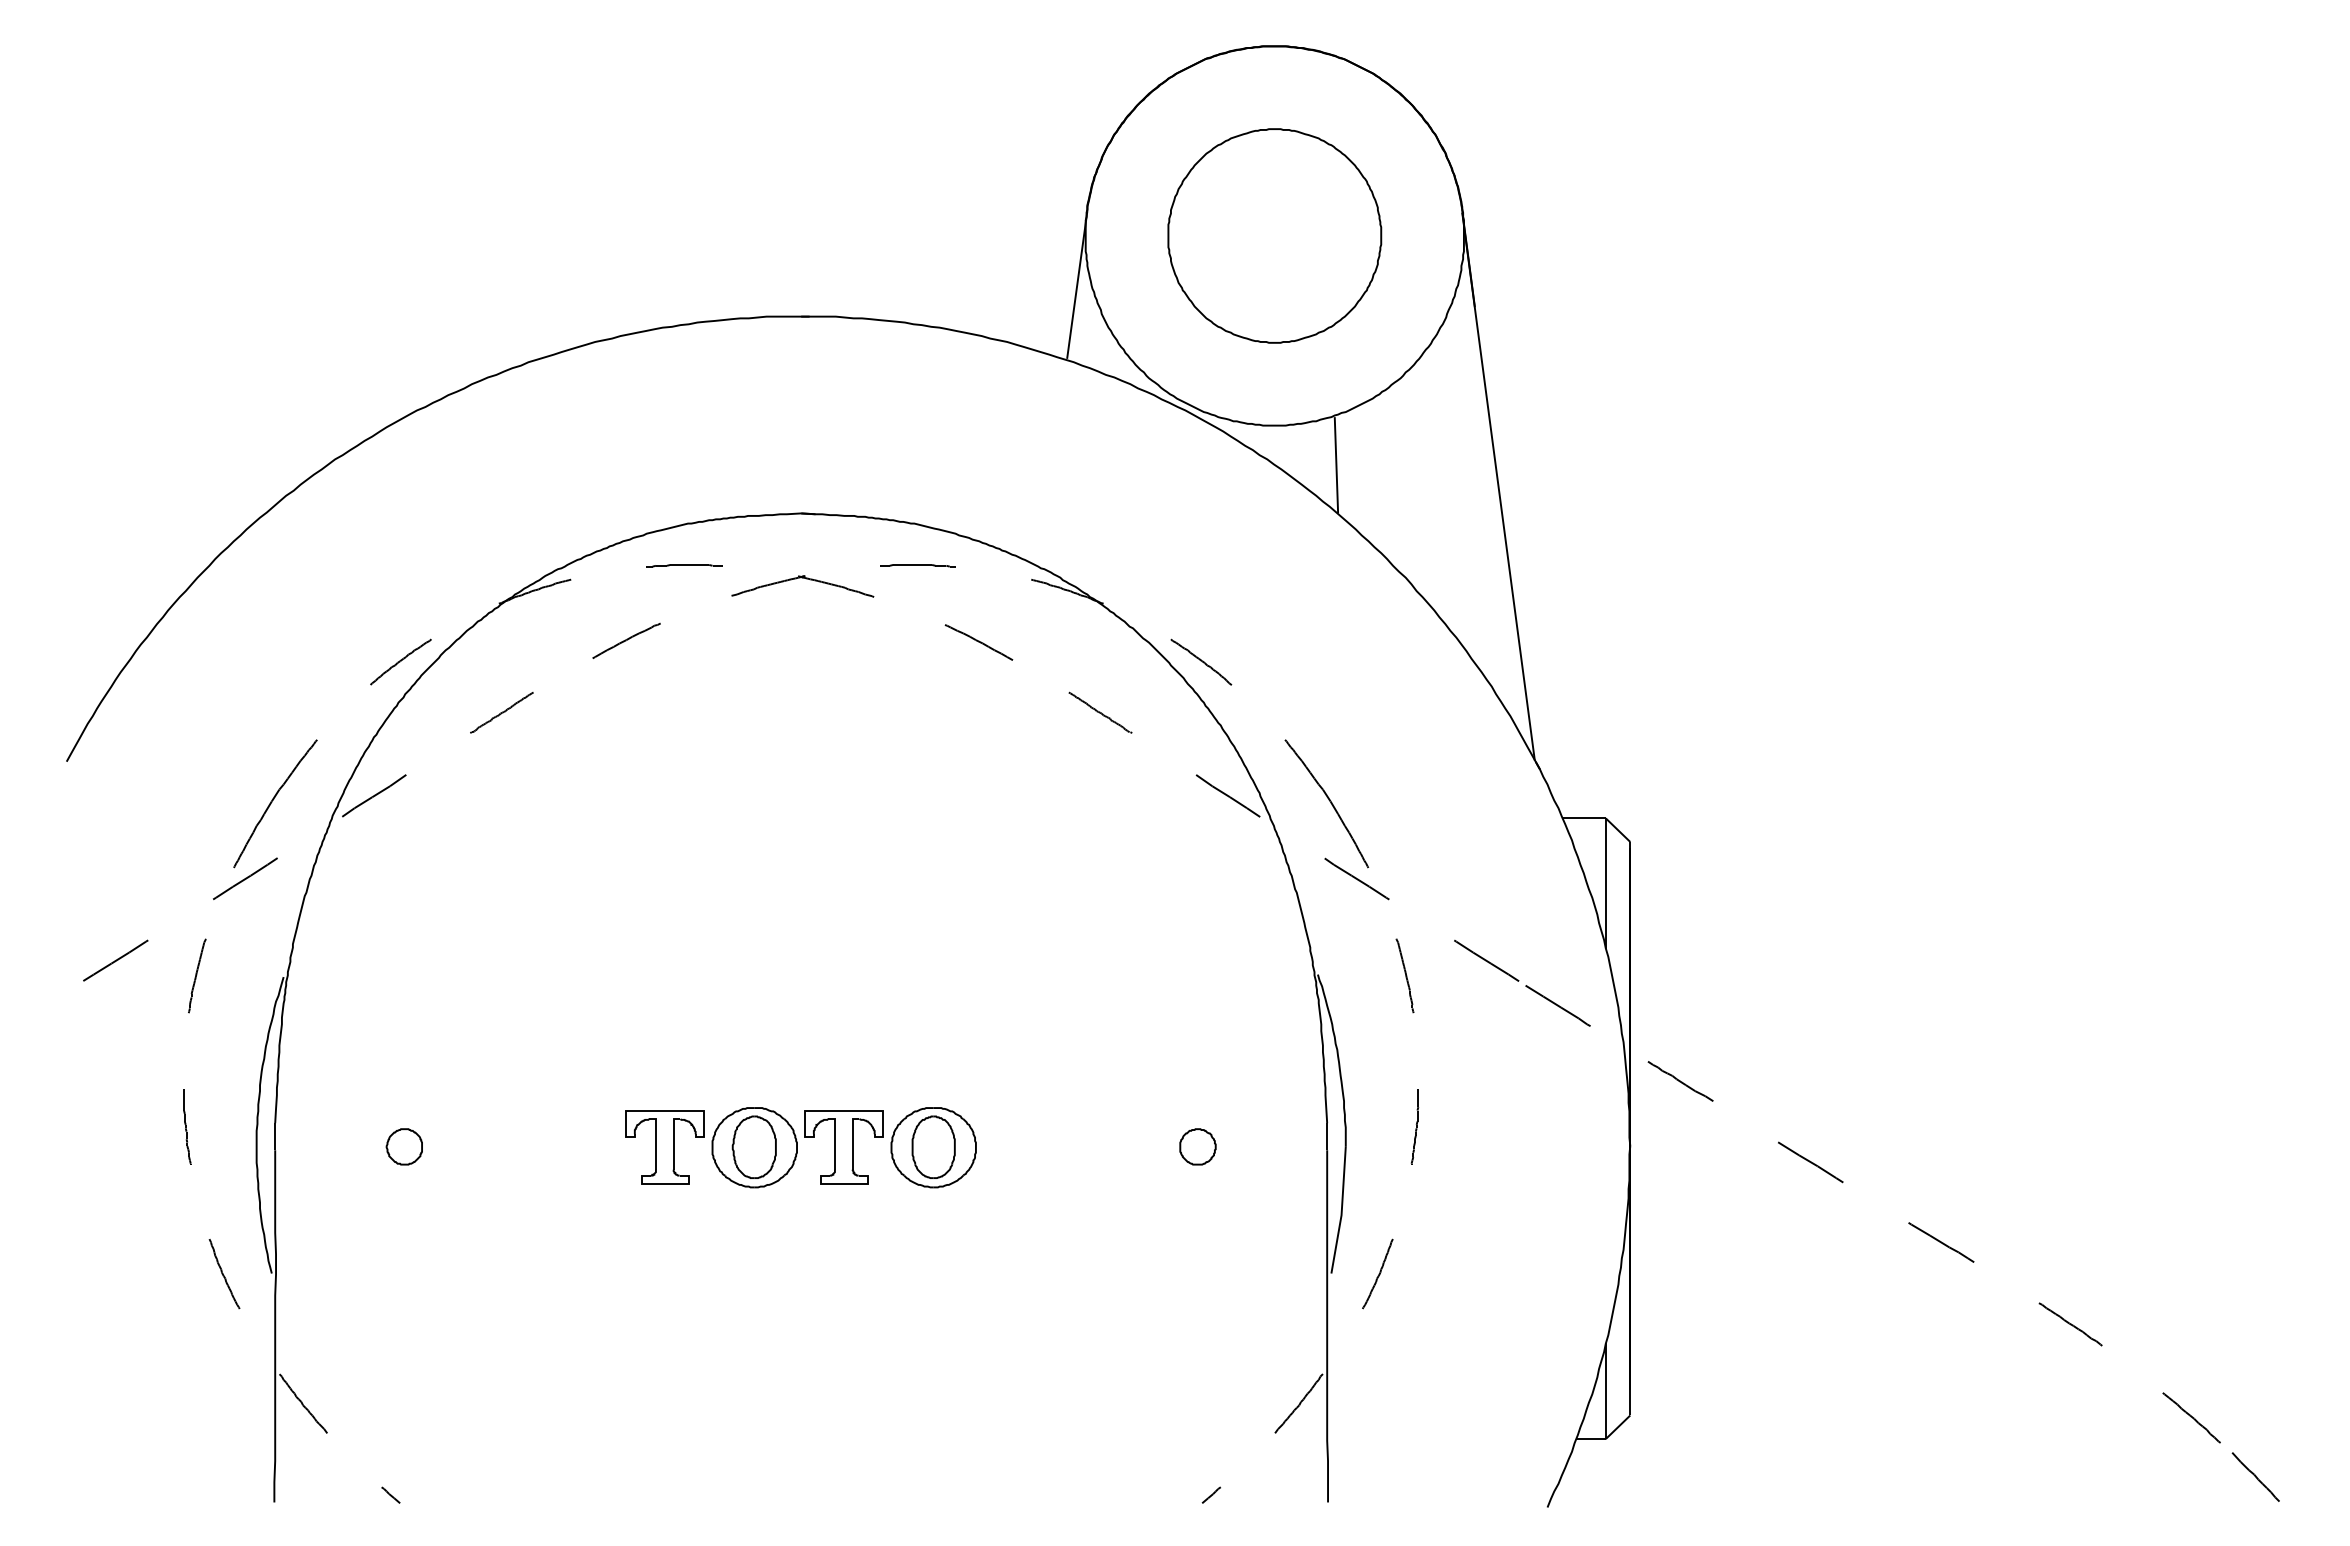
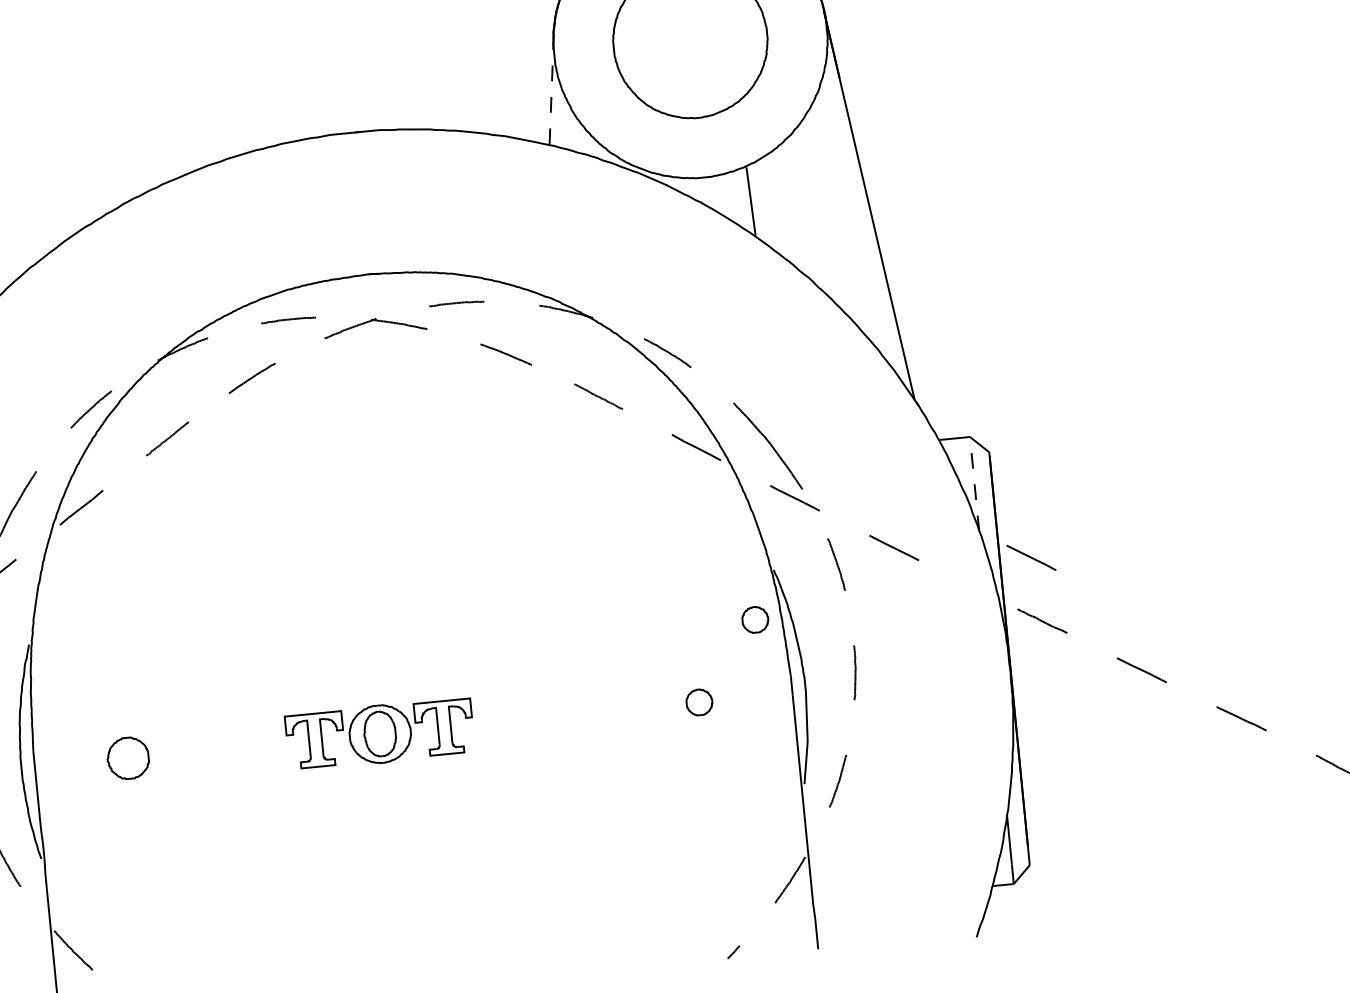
line: (1077, 284) -> (551, 89), solid -> dashed
line: (1605, 883) -> (974, 483), solid -> dashed
line: (1557, 1005) -> (1031, 557), moved
part: (1285, 1040) -> (755, 619), added
part: (403, 1146) -> (127, 758), size x1.6
part: (933, 1147) -> (509, 721), removed

